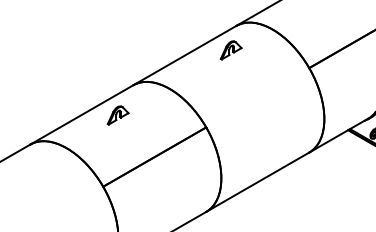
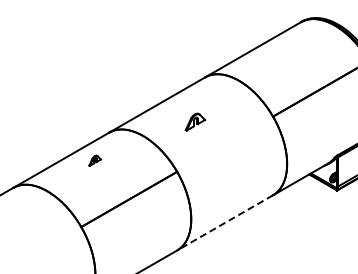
part: (231, 49) -> (195, 121), moved
part: (117, 115) -> (94, 160), size x0.6
line: (257, 182) -> (224, 223), solid -> dashed

